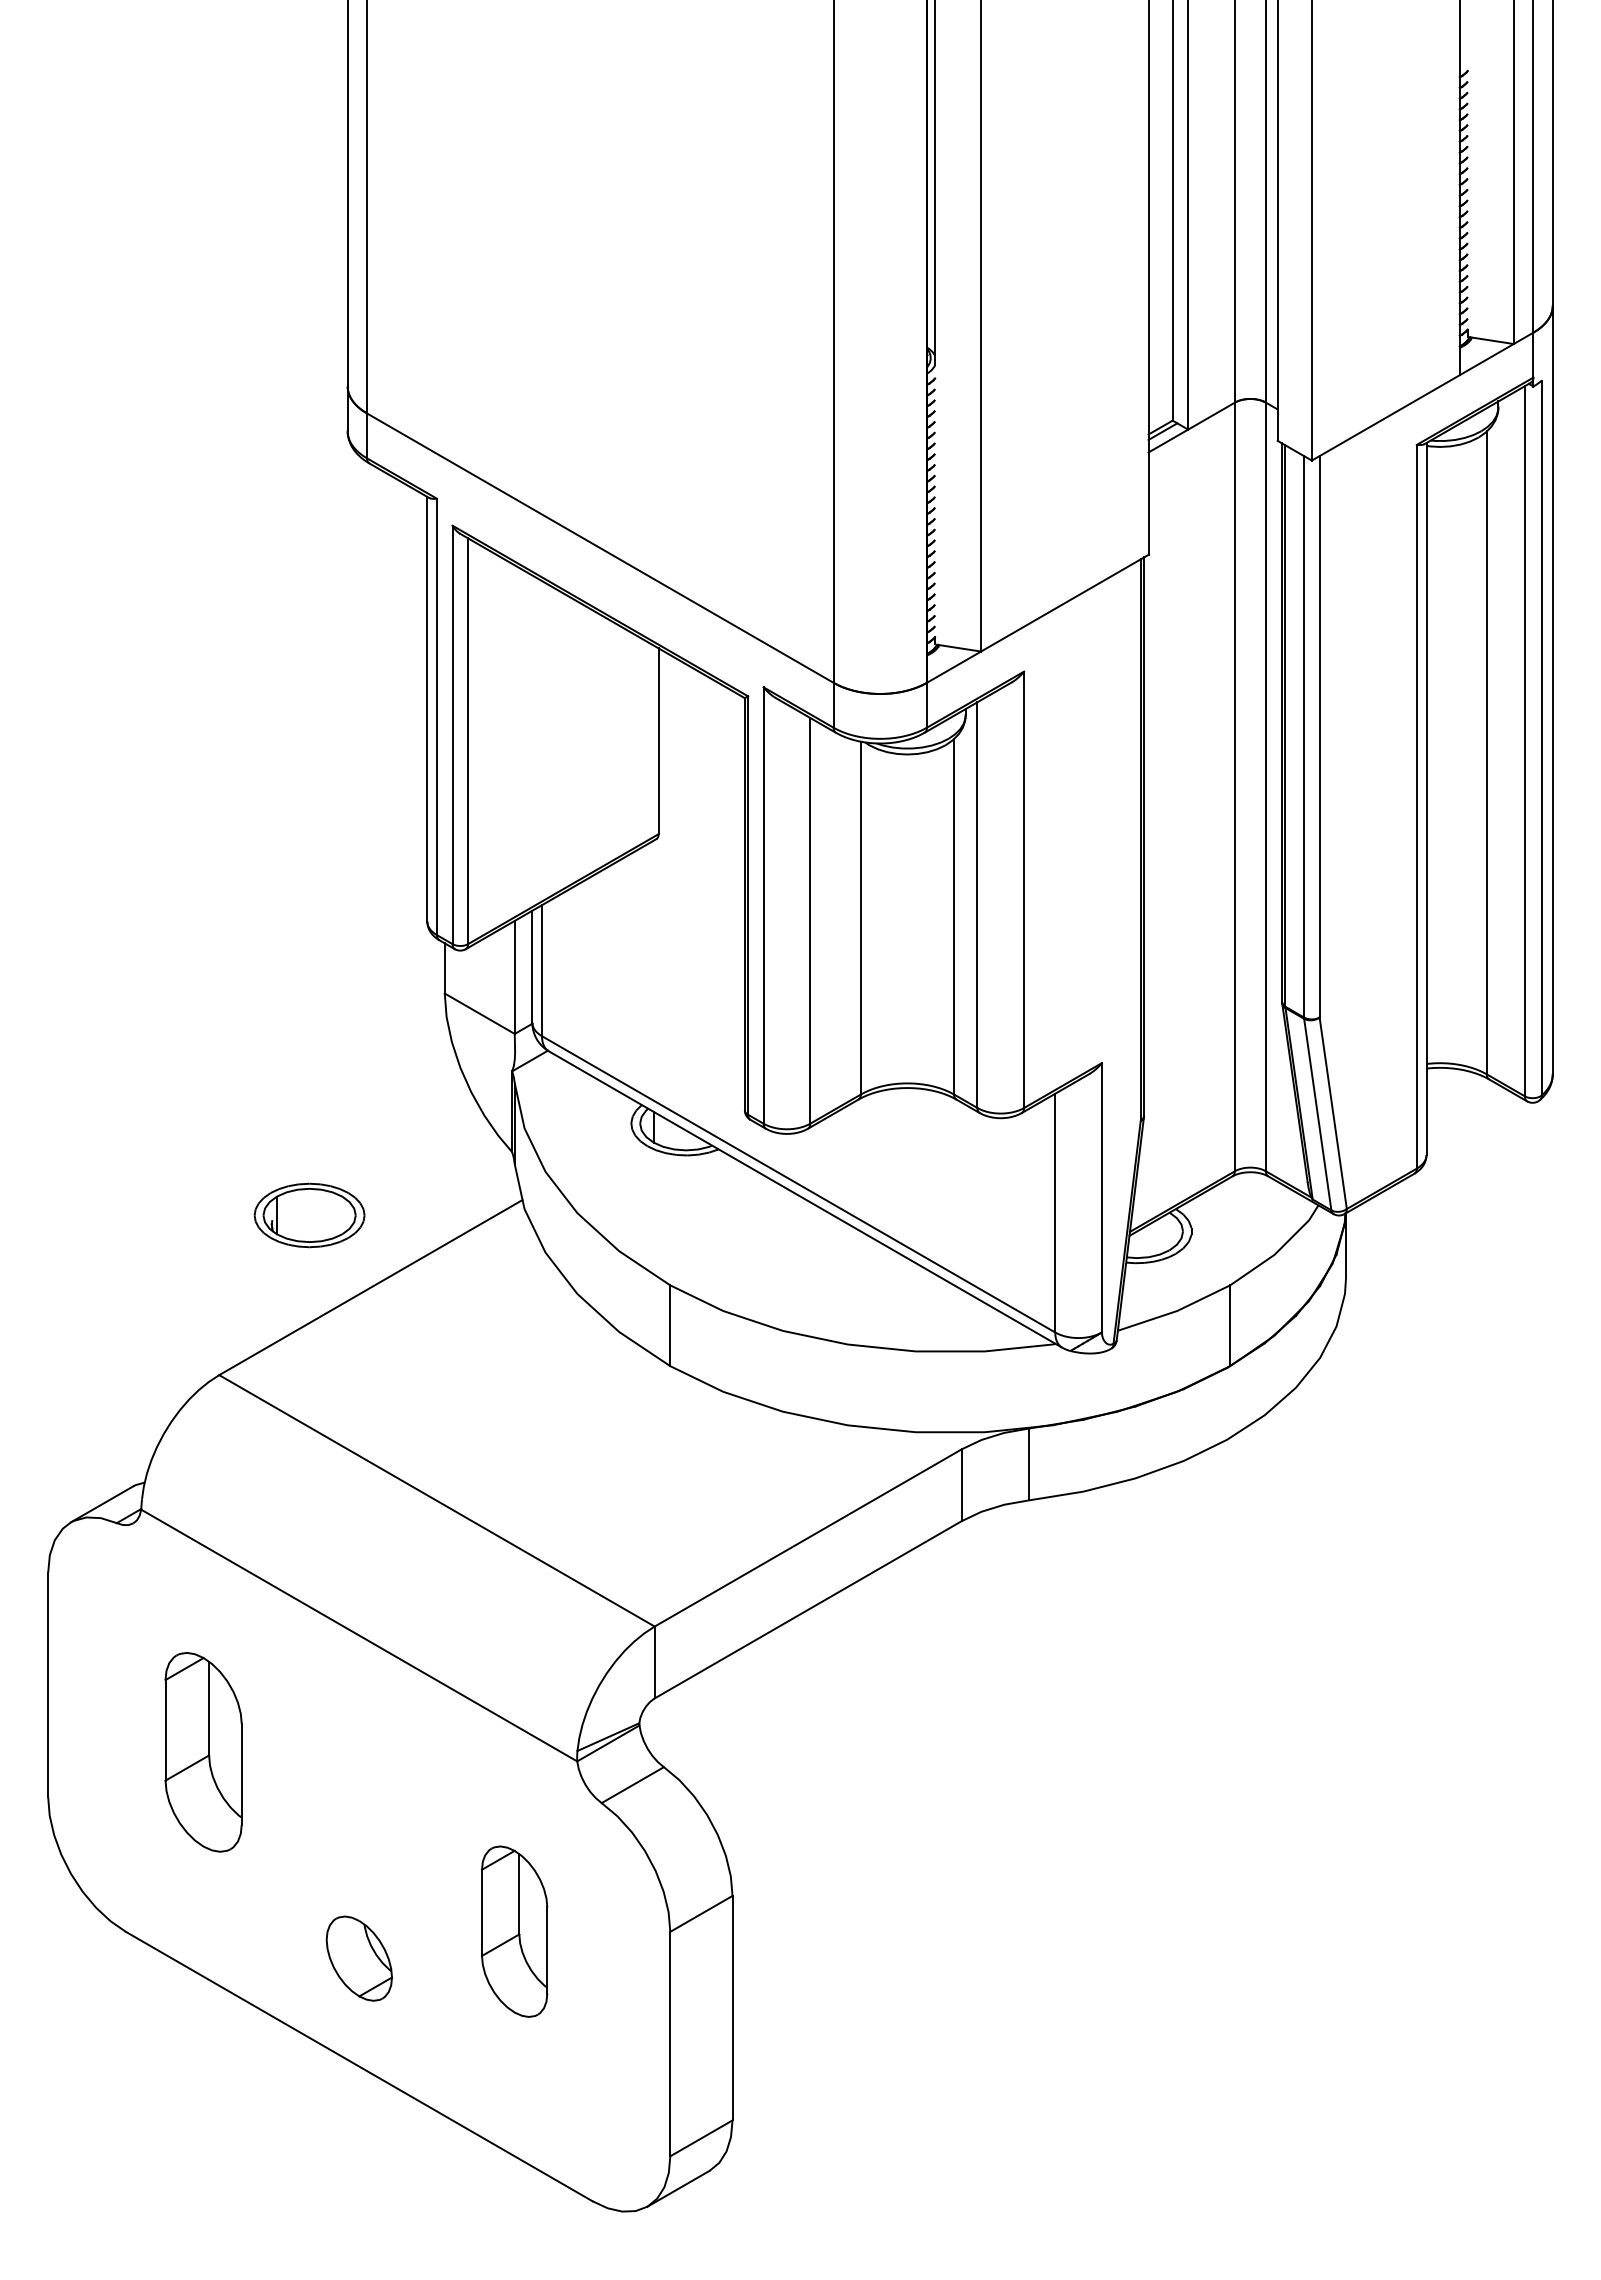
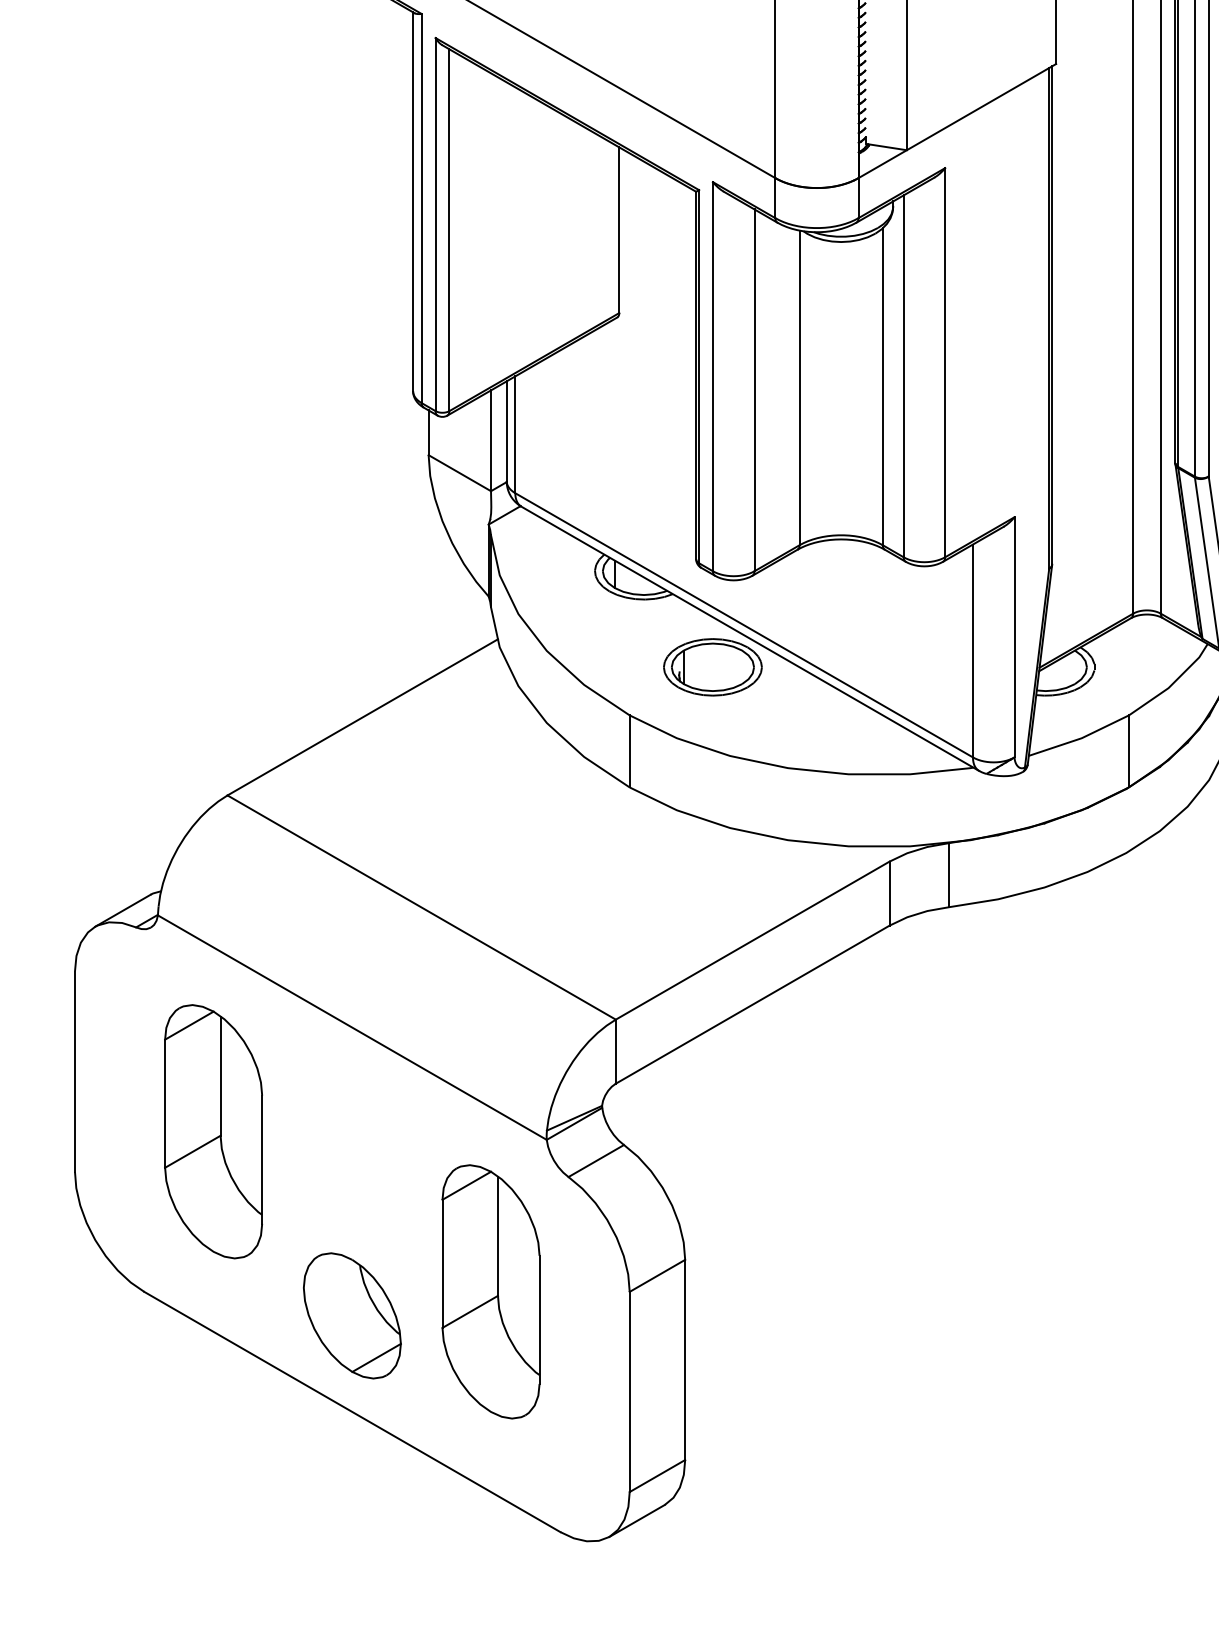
part: (309, 1215) -> (712, 667), moved
part: (203, 1752) -> (213, 1131), size x1.43
part: (514, 1931) -> (490, 1291), size x1.67
part: (359, 1958) -> (352, 1315), size x1.67

